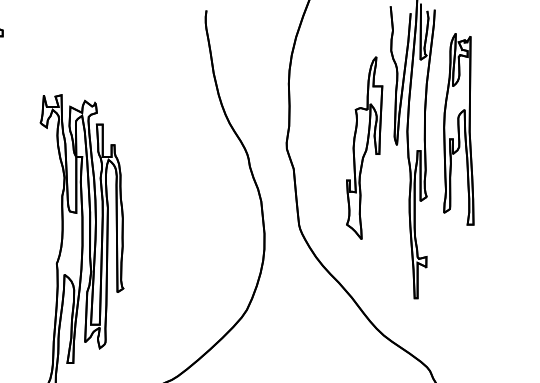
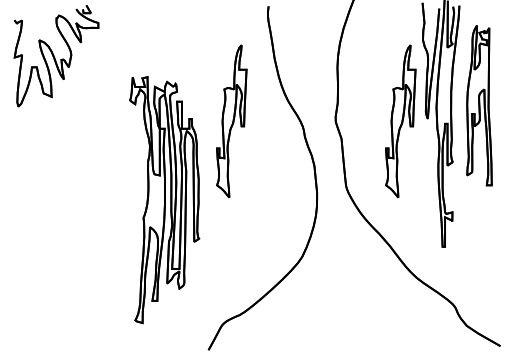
part: (162, 148) -> (231, 121), added

